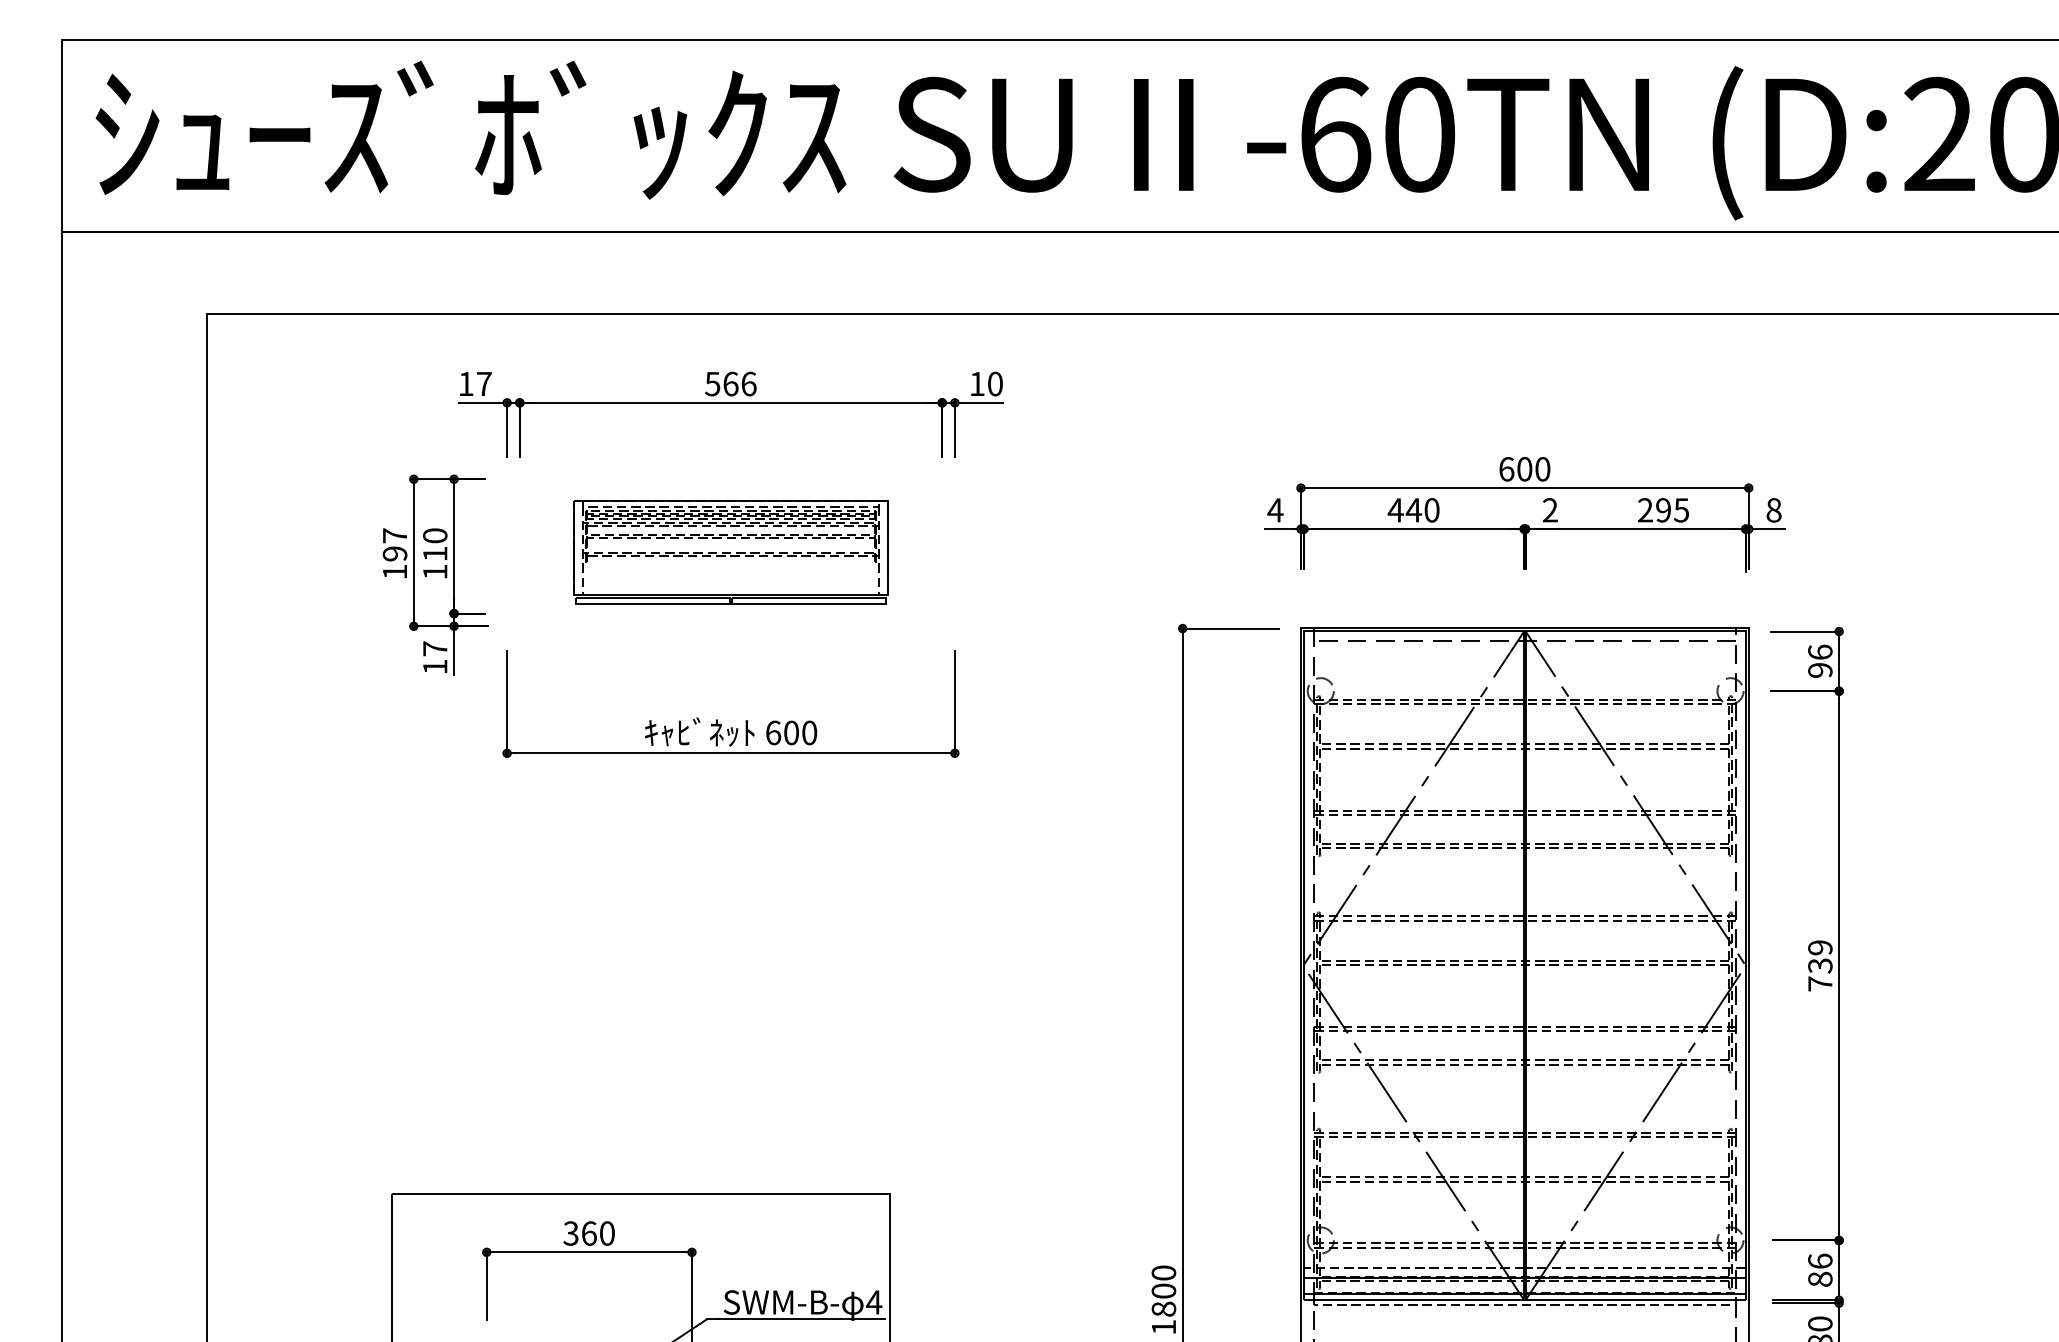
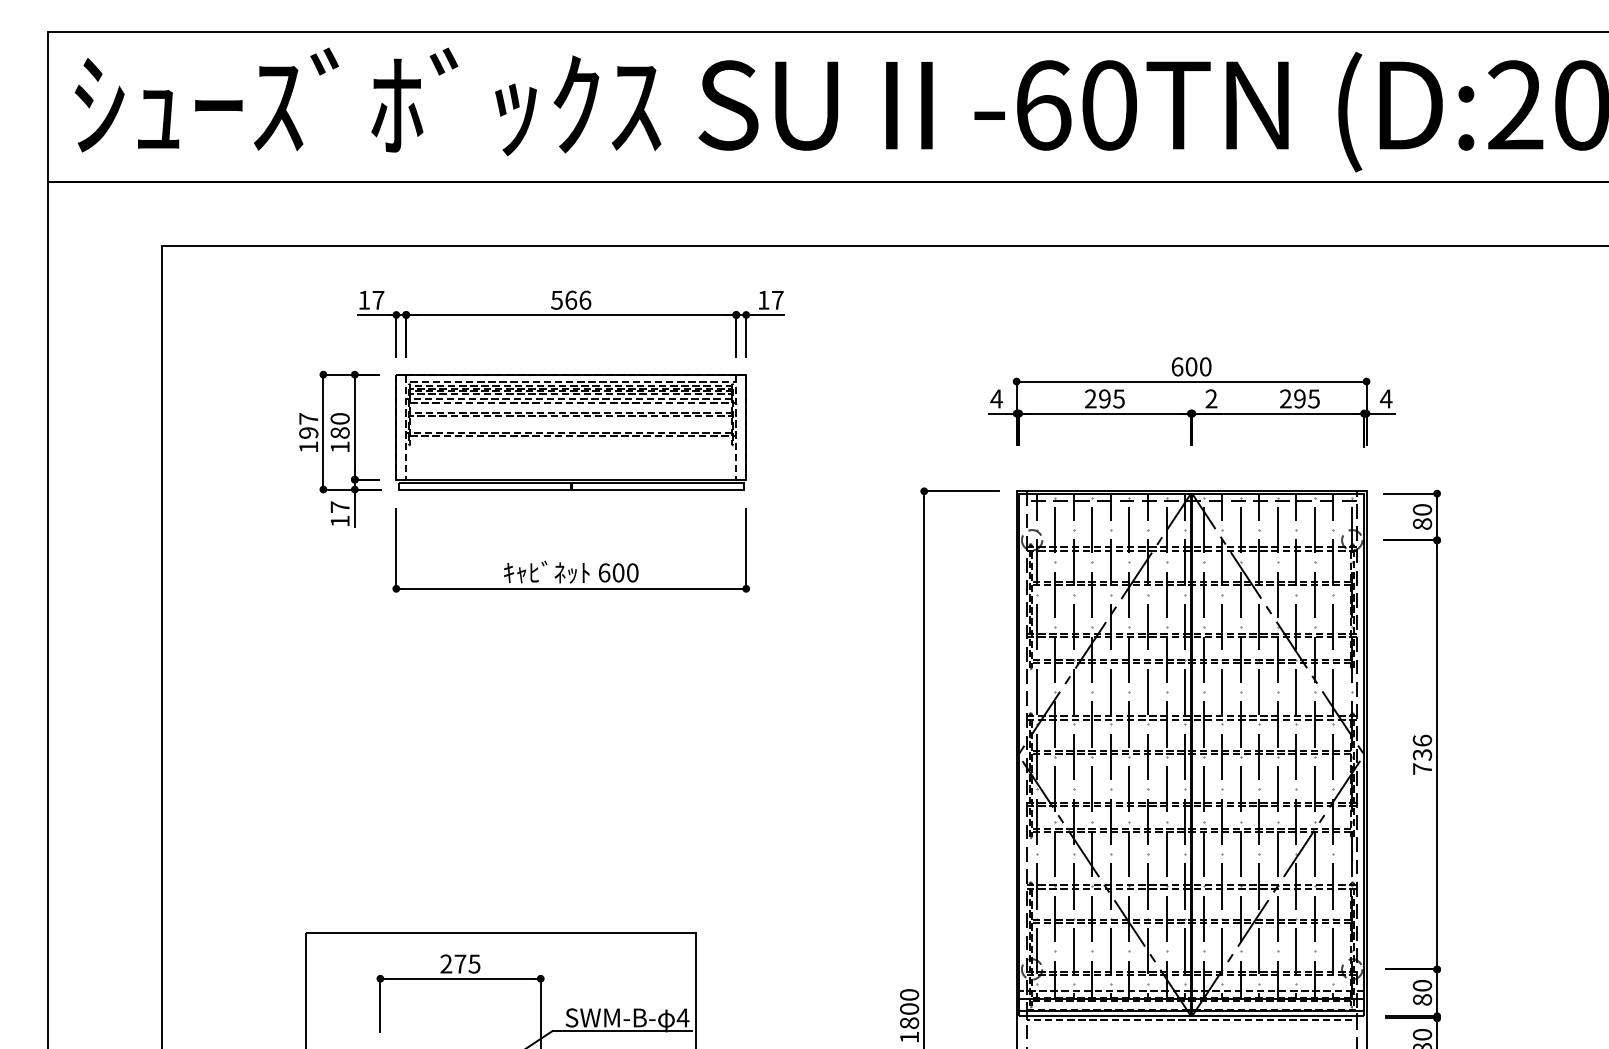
text: (995, 383) -> (777, 299), 10 -> 17
text: (1413, 510) -> (1104, 399), 440 -> 295
text: (1773, 510) -> (1385, 399), 8 -> 4
part: (730, 552) -> (570, 431), size x1.43
text: (435, 553) -> (340, 432), 110 -> 180
text: (1820, 660) -> (1422, 516), 96 -> 80
text: (1820, 947) -> (1422, 740), 739 -> 736
hatch: (1421, 954) -> (1110, 746), added
hatch: (1634, 954) -> (1277, 746), added
text: (588, 1233) -> (459, 964), 360 -> 275
text: (1820, 1260) -> (1422, 985), 86 -> 80

